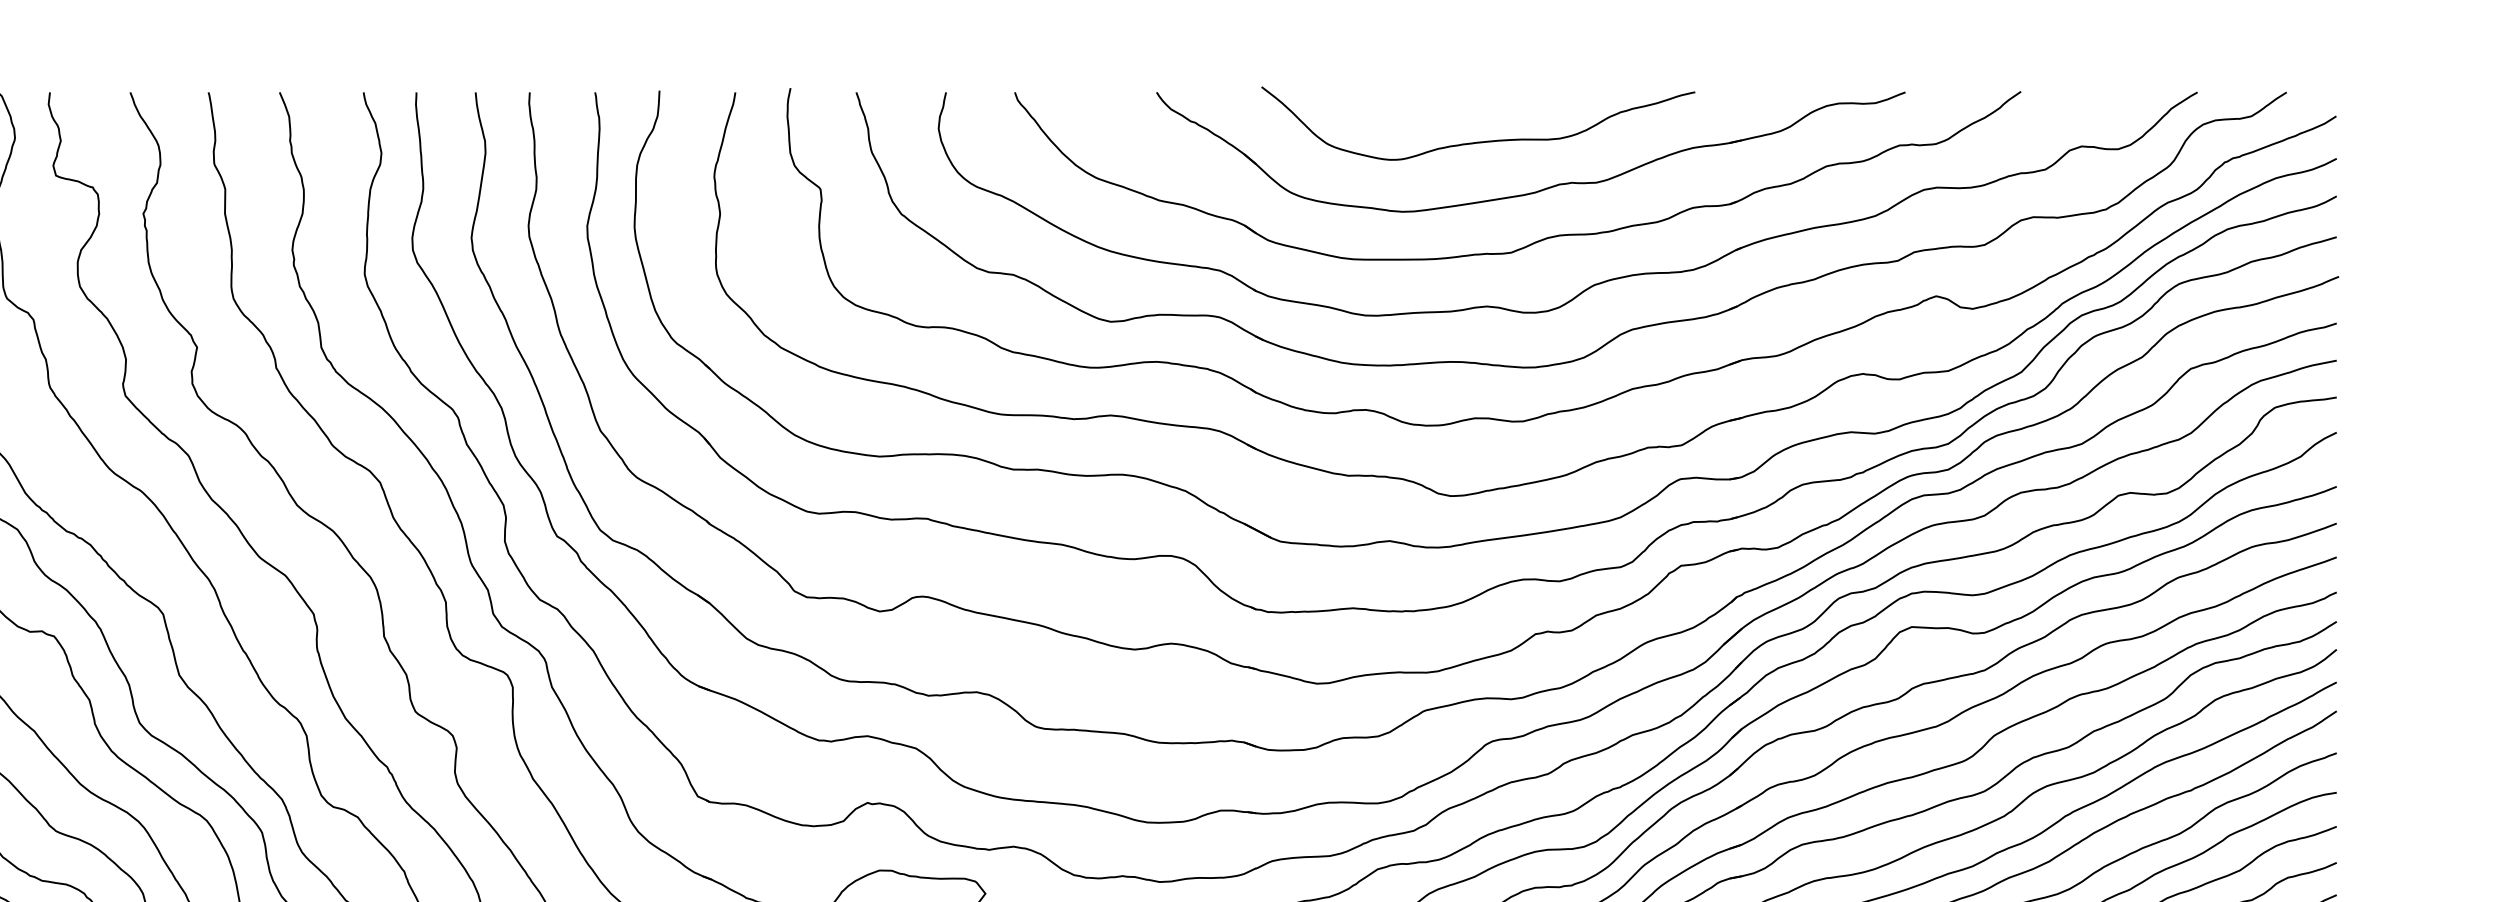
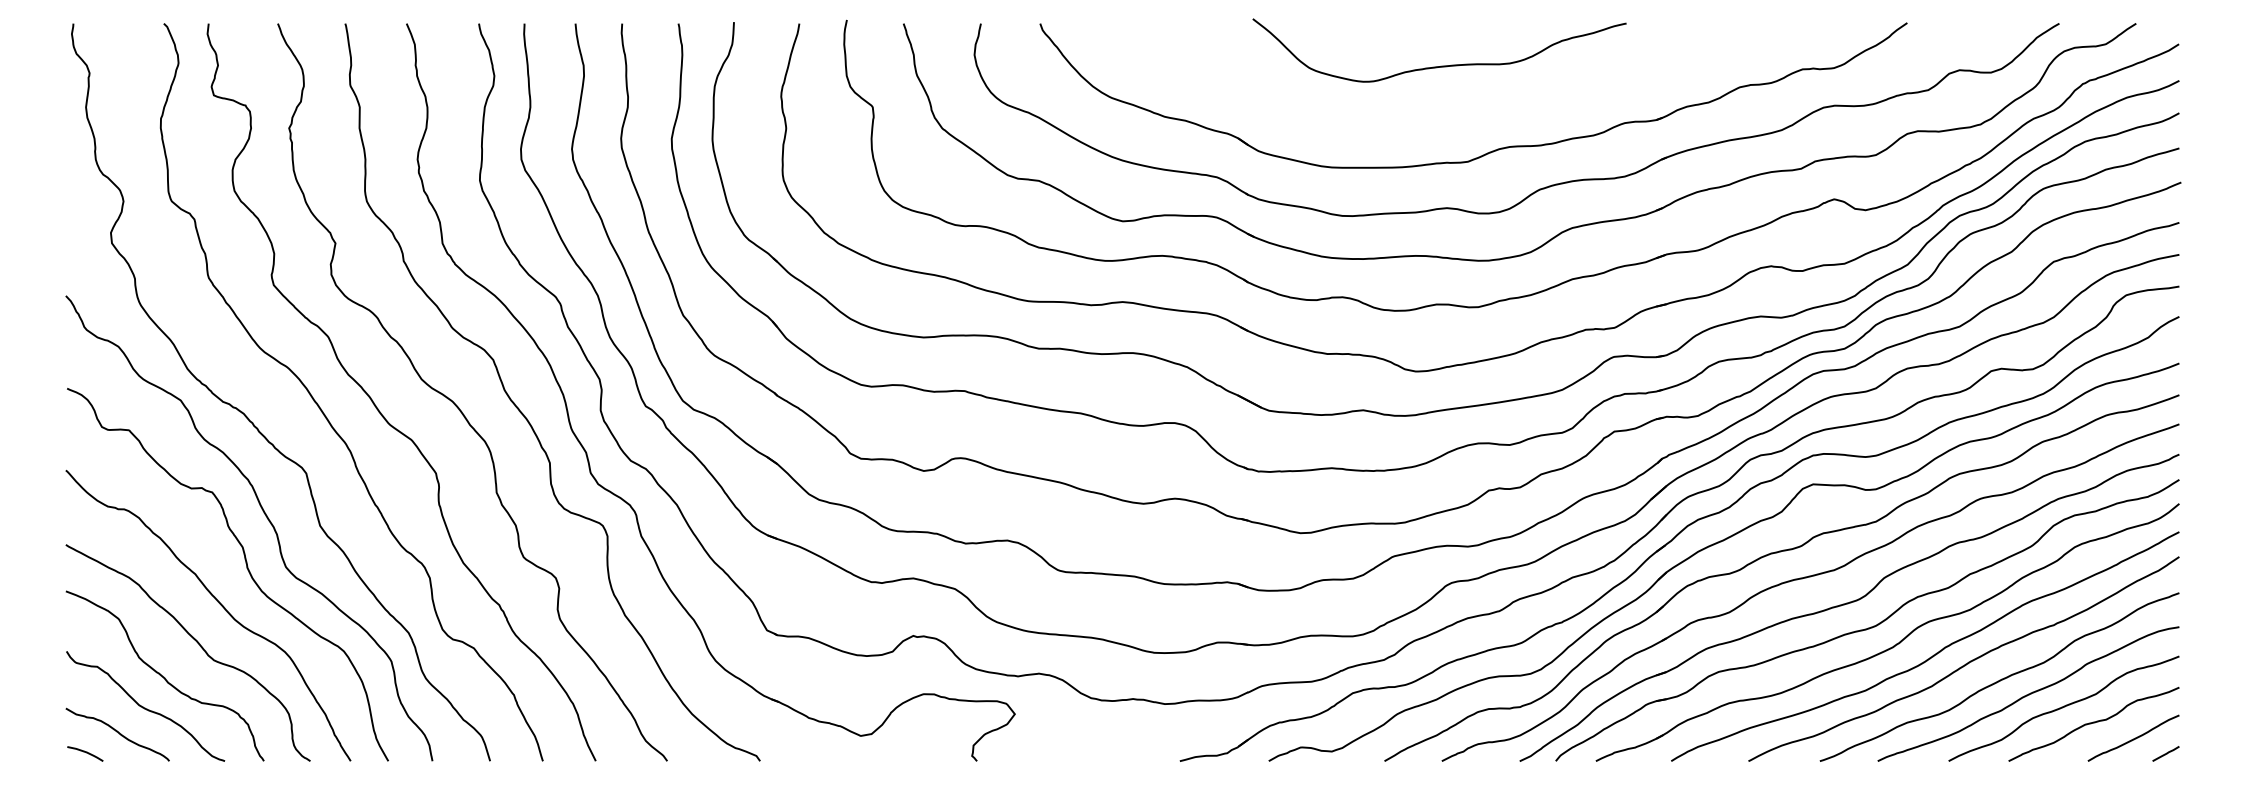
part: (1543, 188) -> (1495, 106), removed

